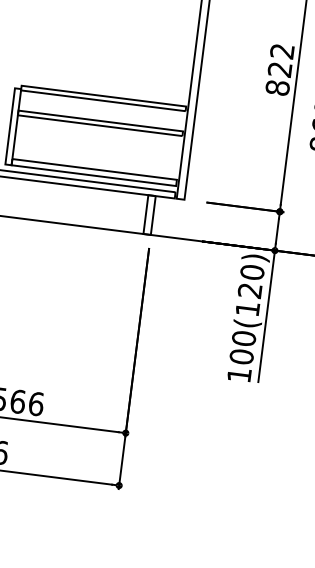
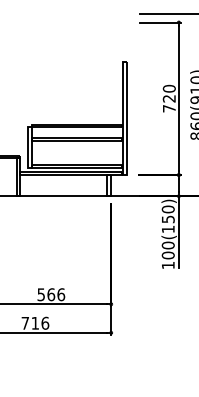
text: (278, 68) -> (168, 98), 822 -> 720
text: (248, 290) -> (167, 219), 100(120) -> 100(150)

